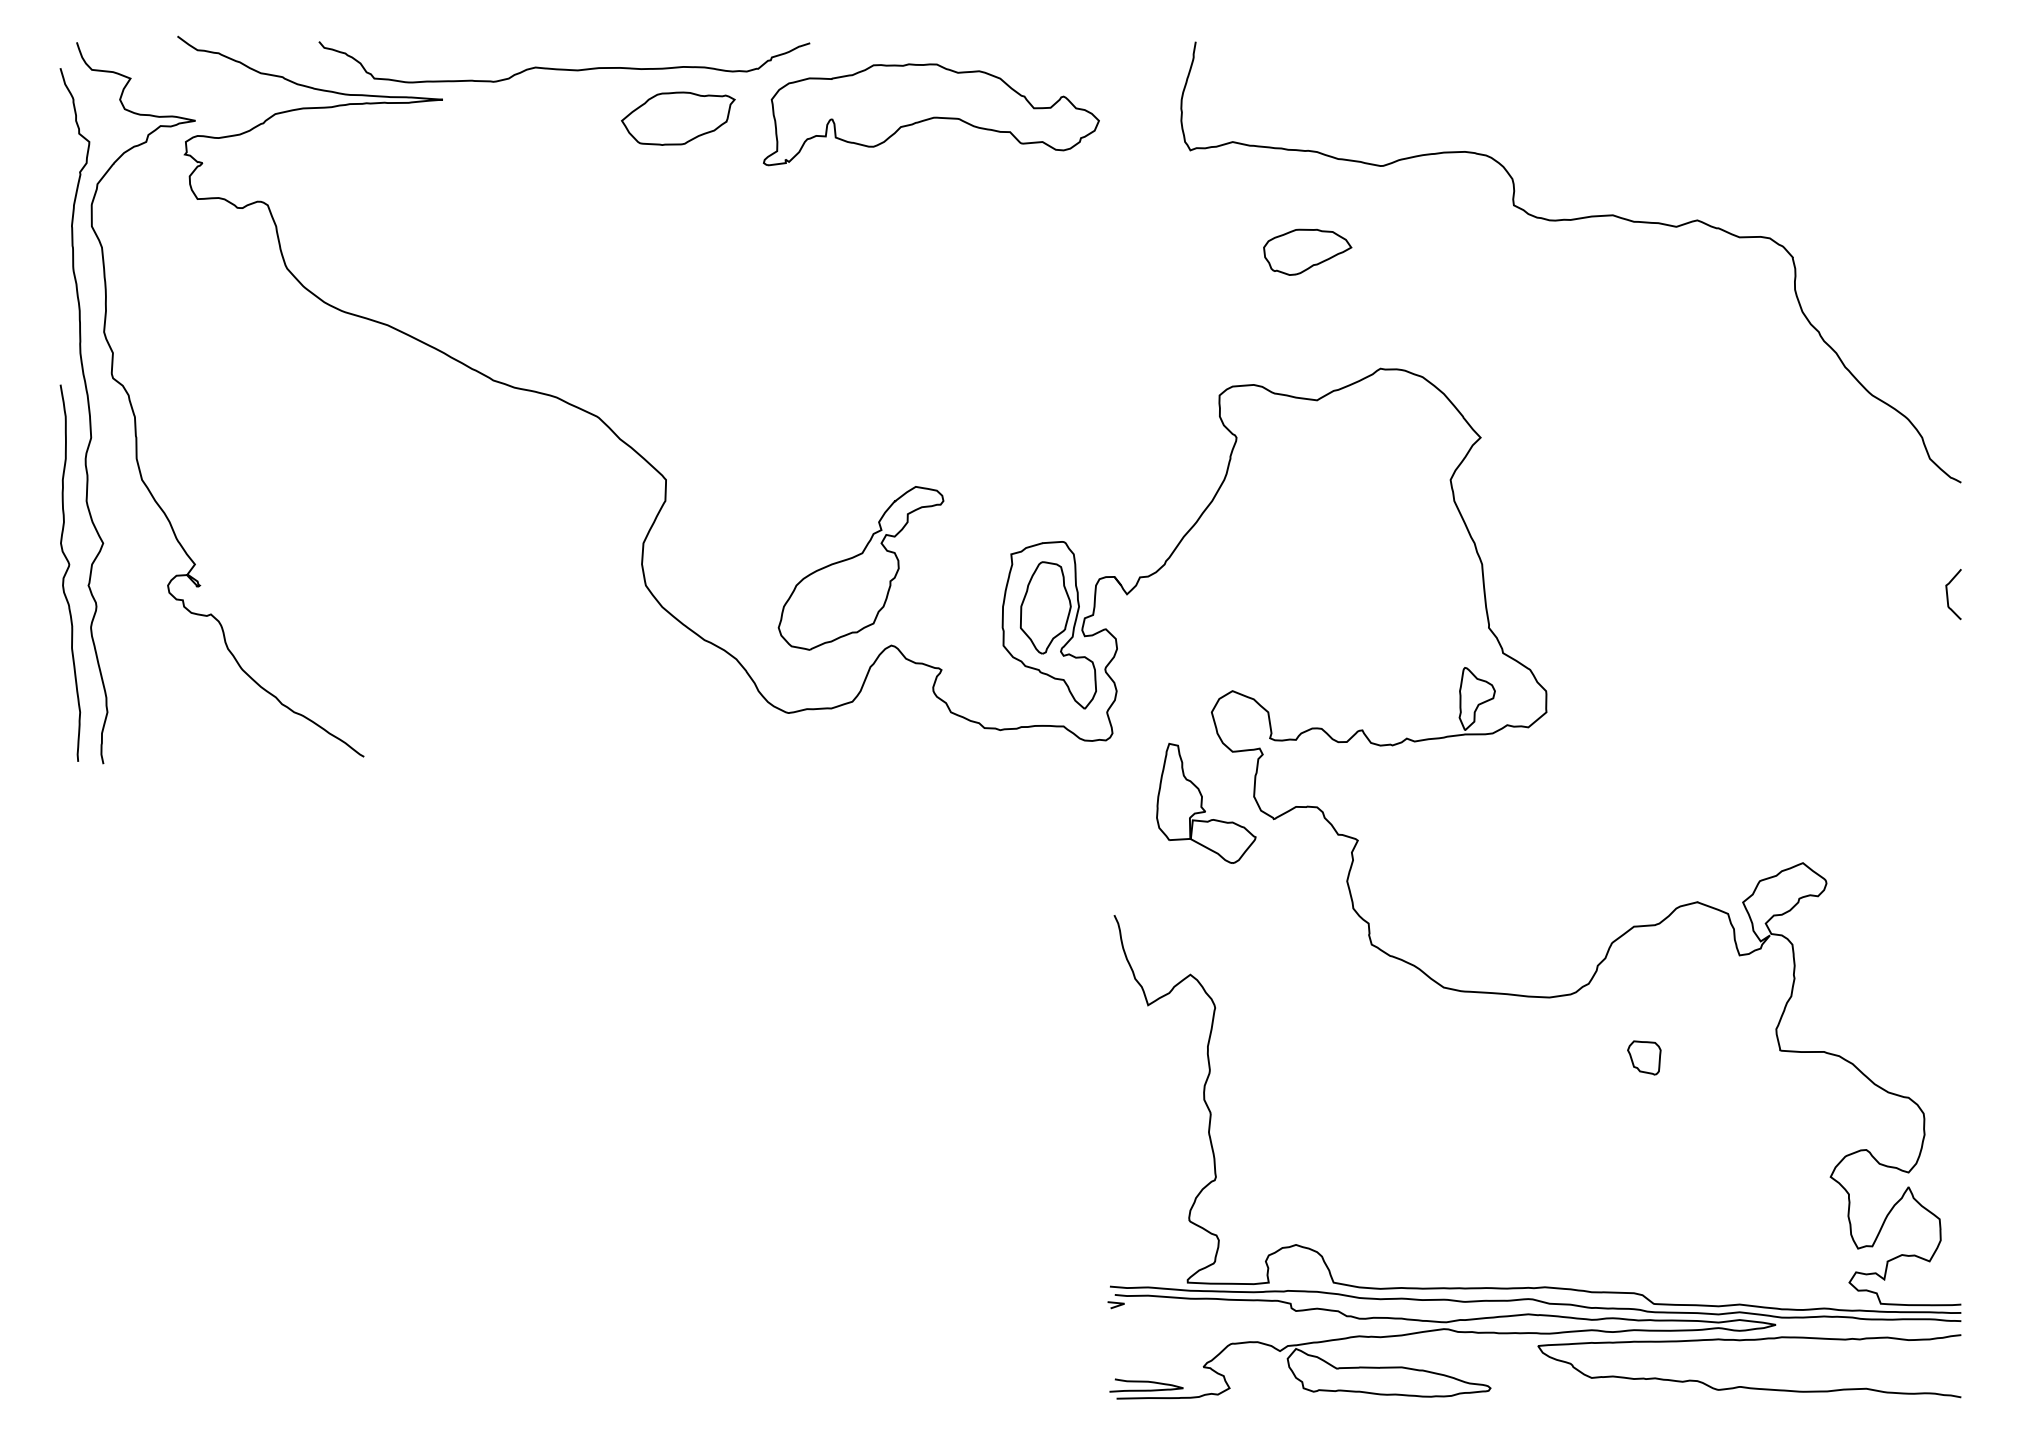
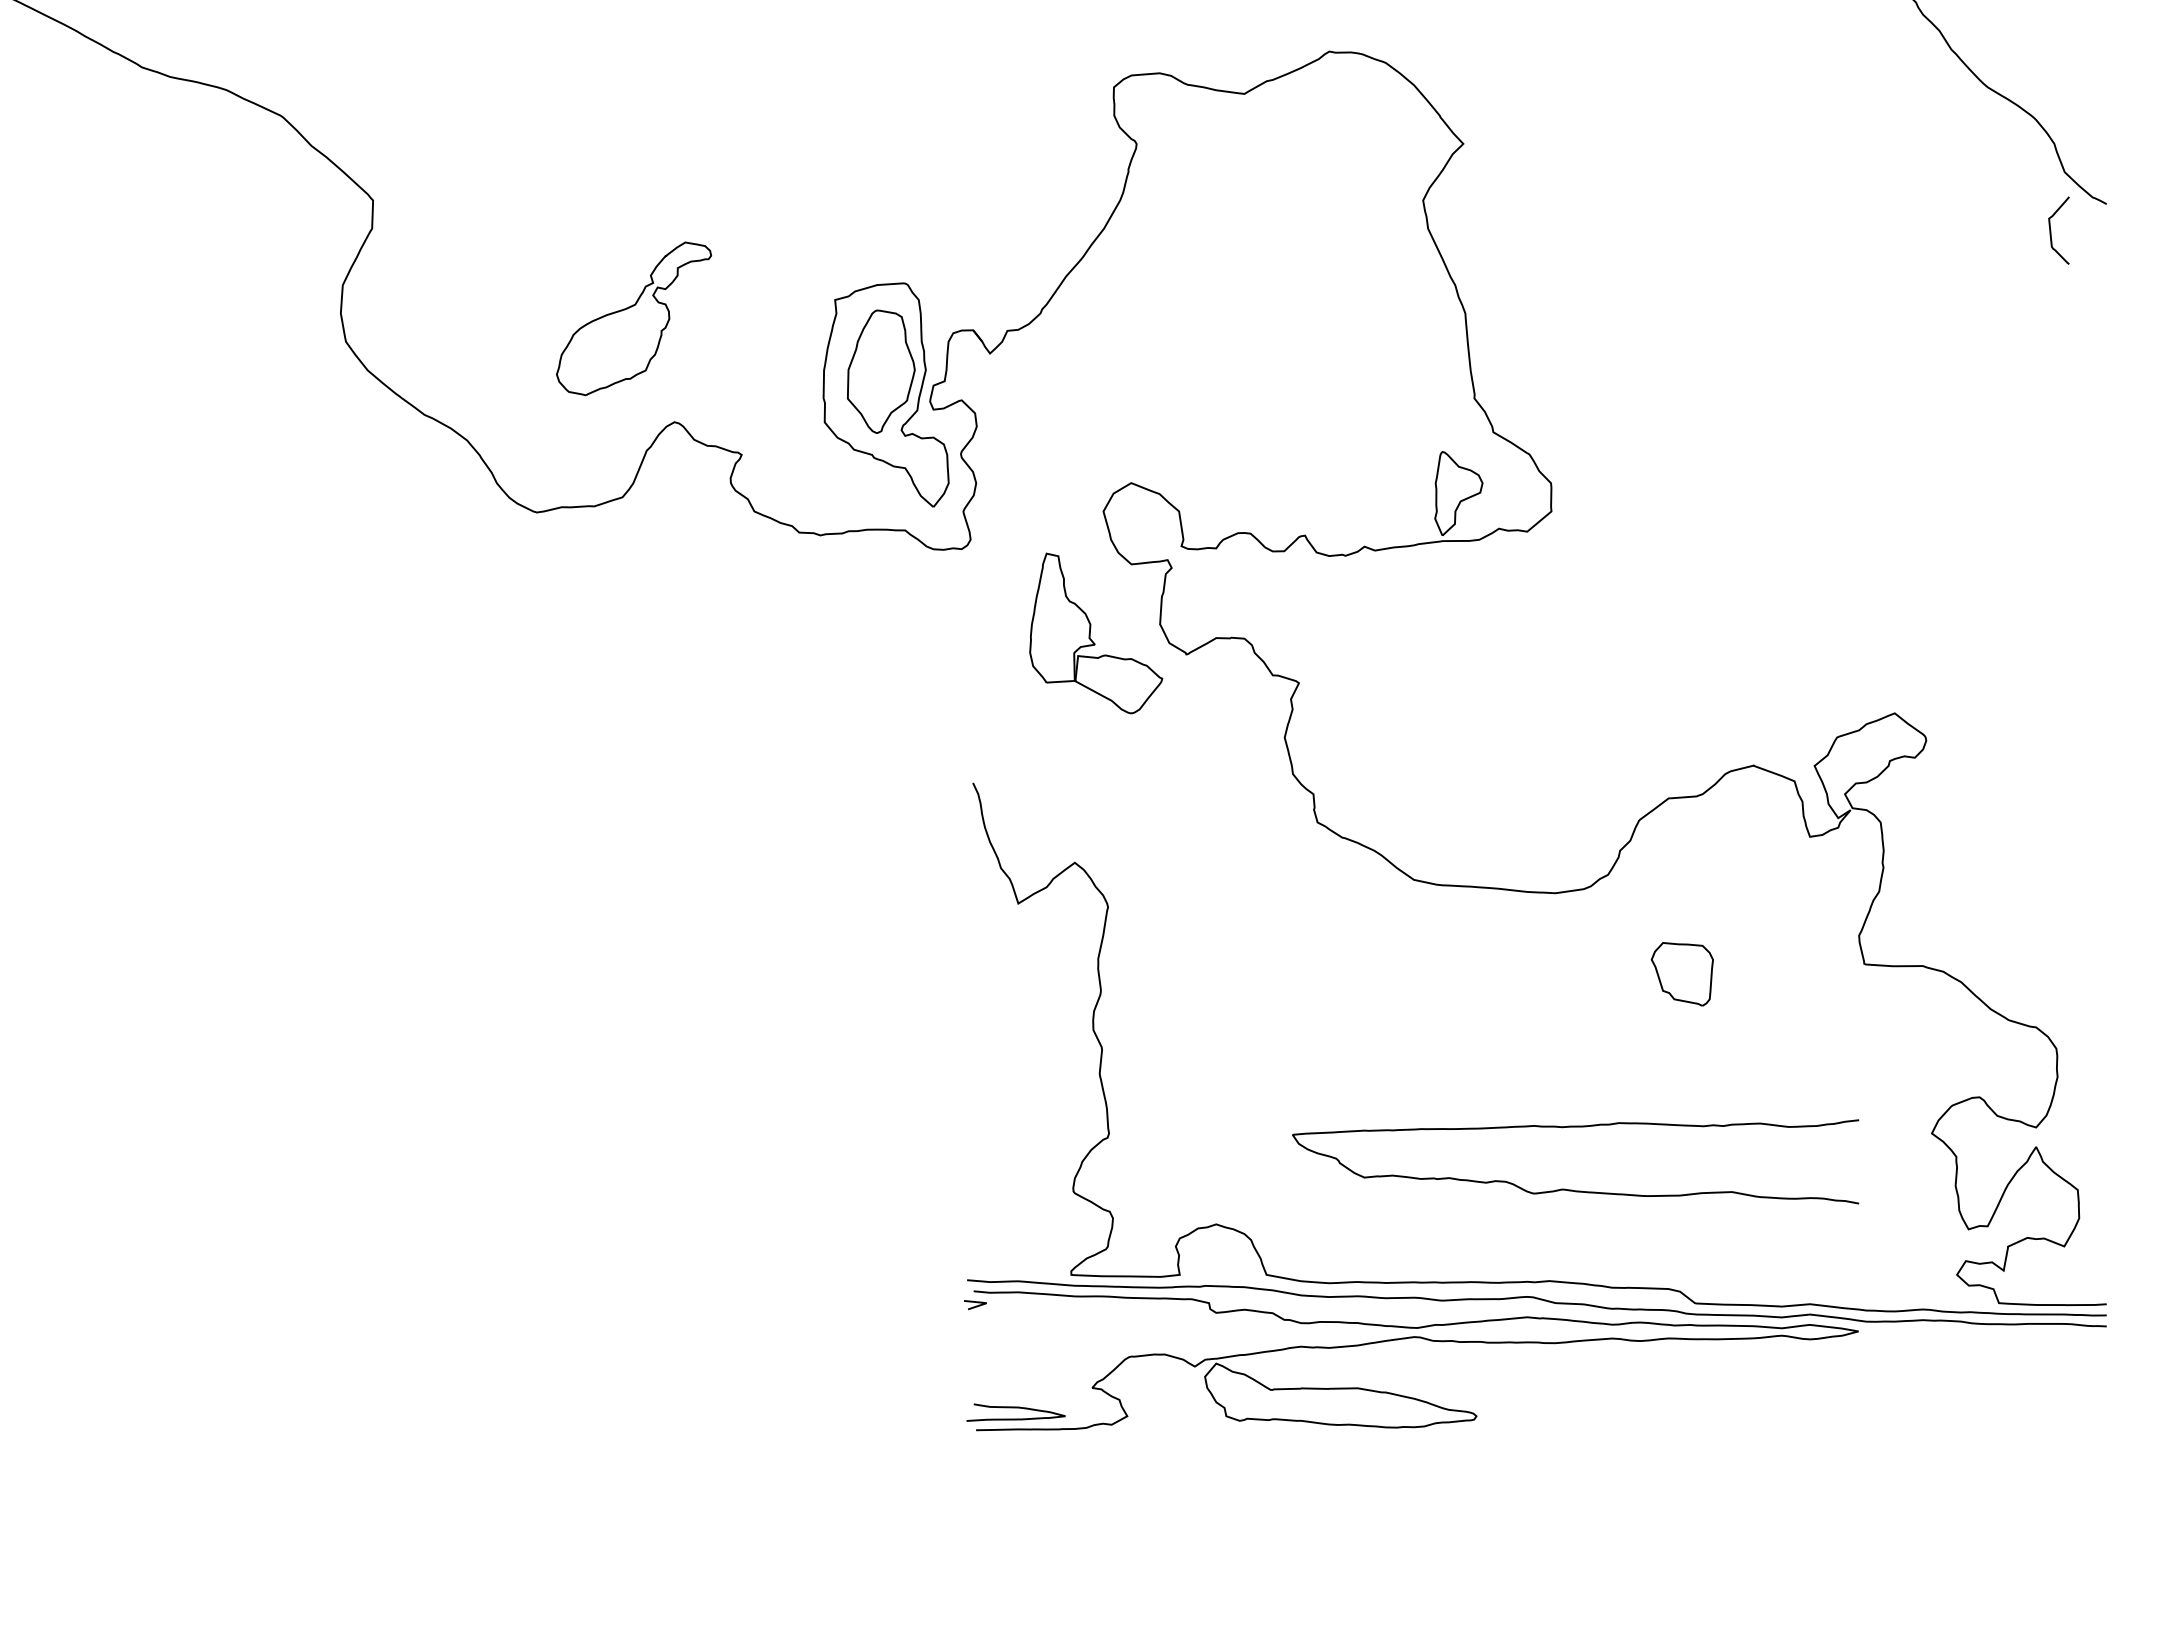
part: (860, 568) -> (633, 318), size x0.7
curve: (1948, 595) -> (2052, 231), moved
part: (1644, 1057) -> (1682, 973), size x1.4
curve: (1746, 1386) -> (1571, 1189), moved

